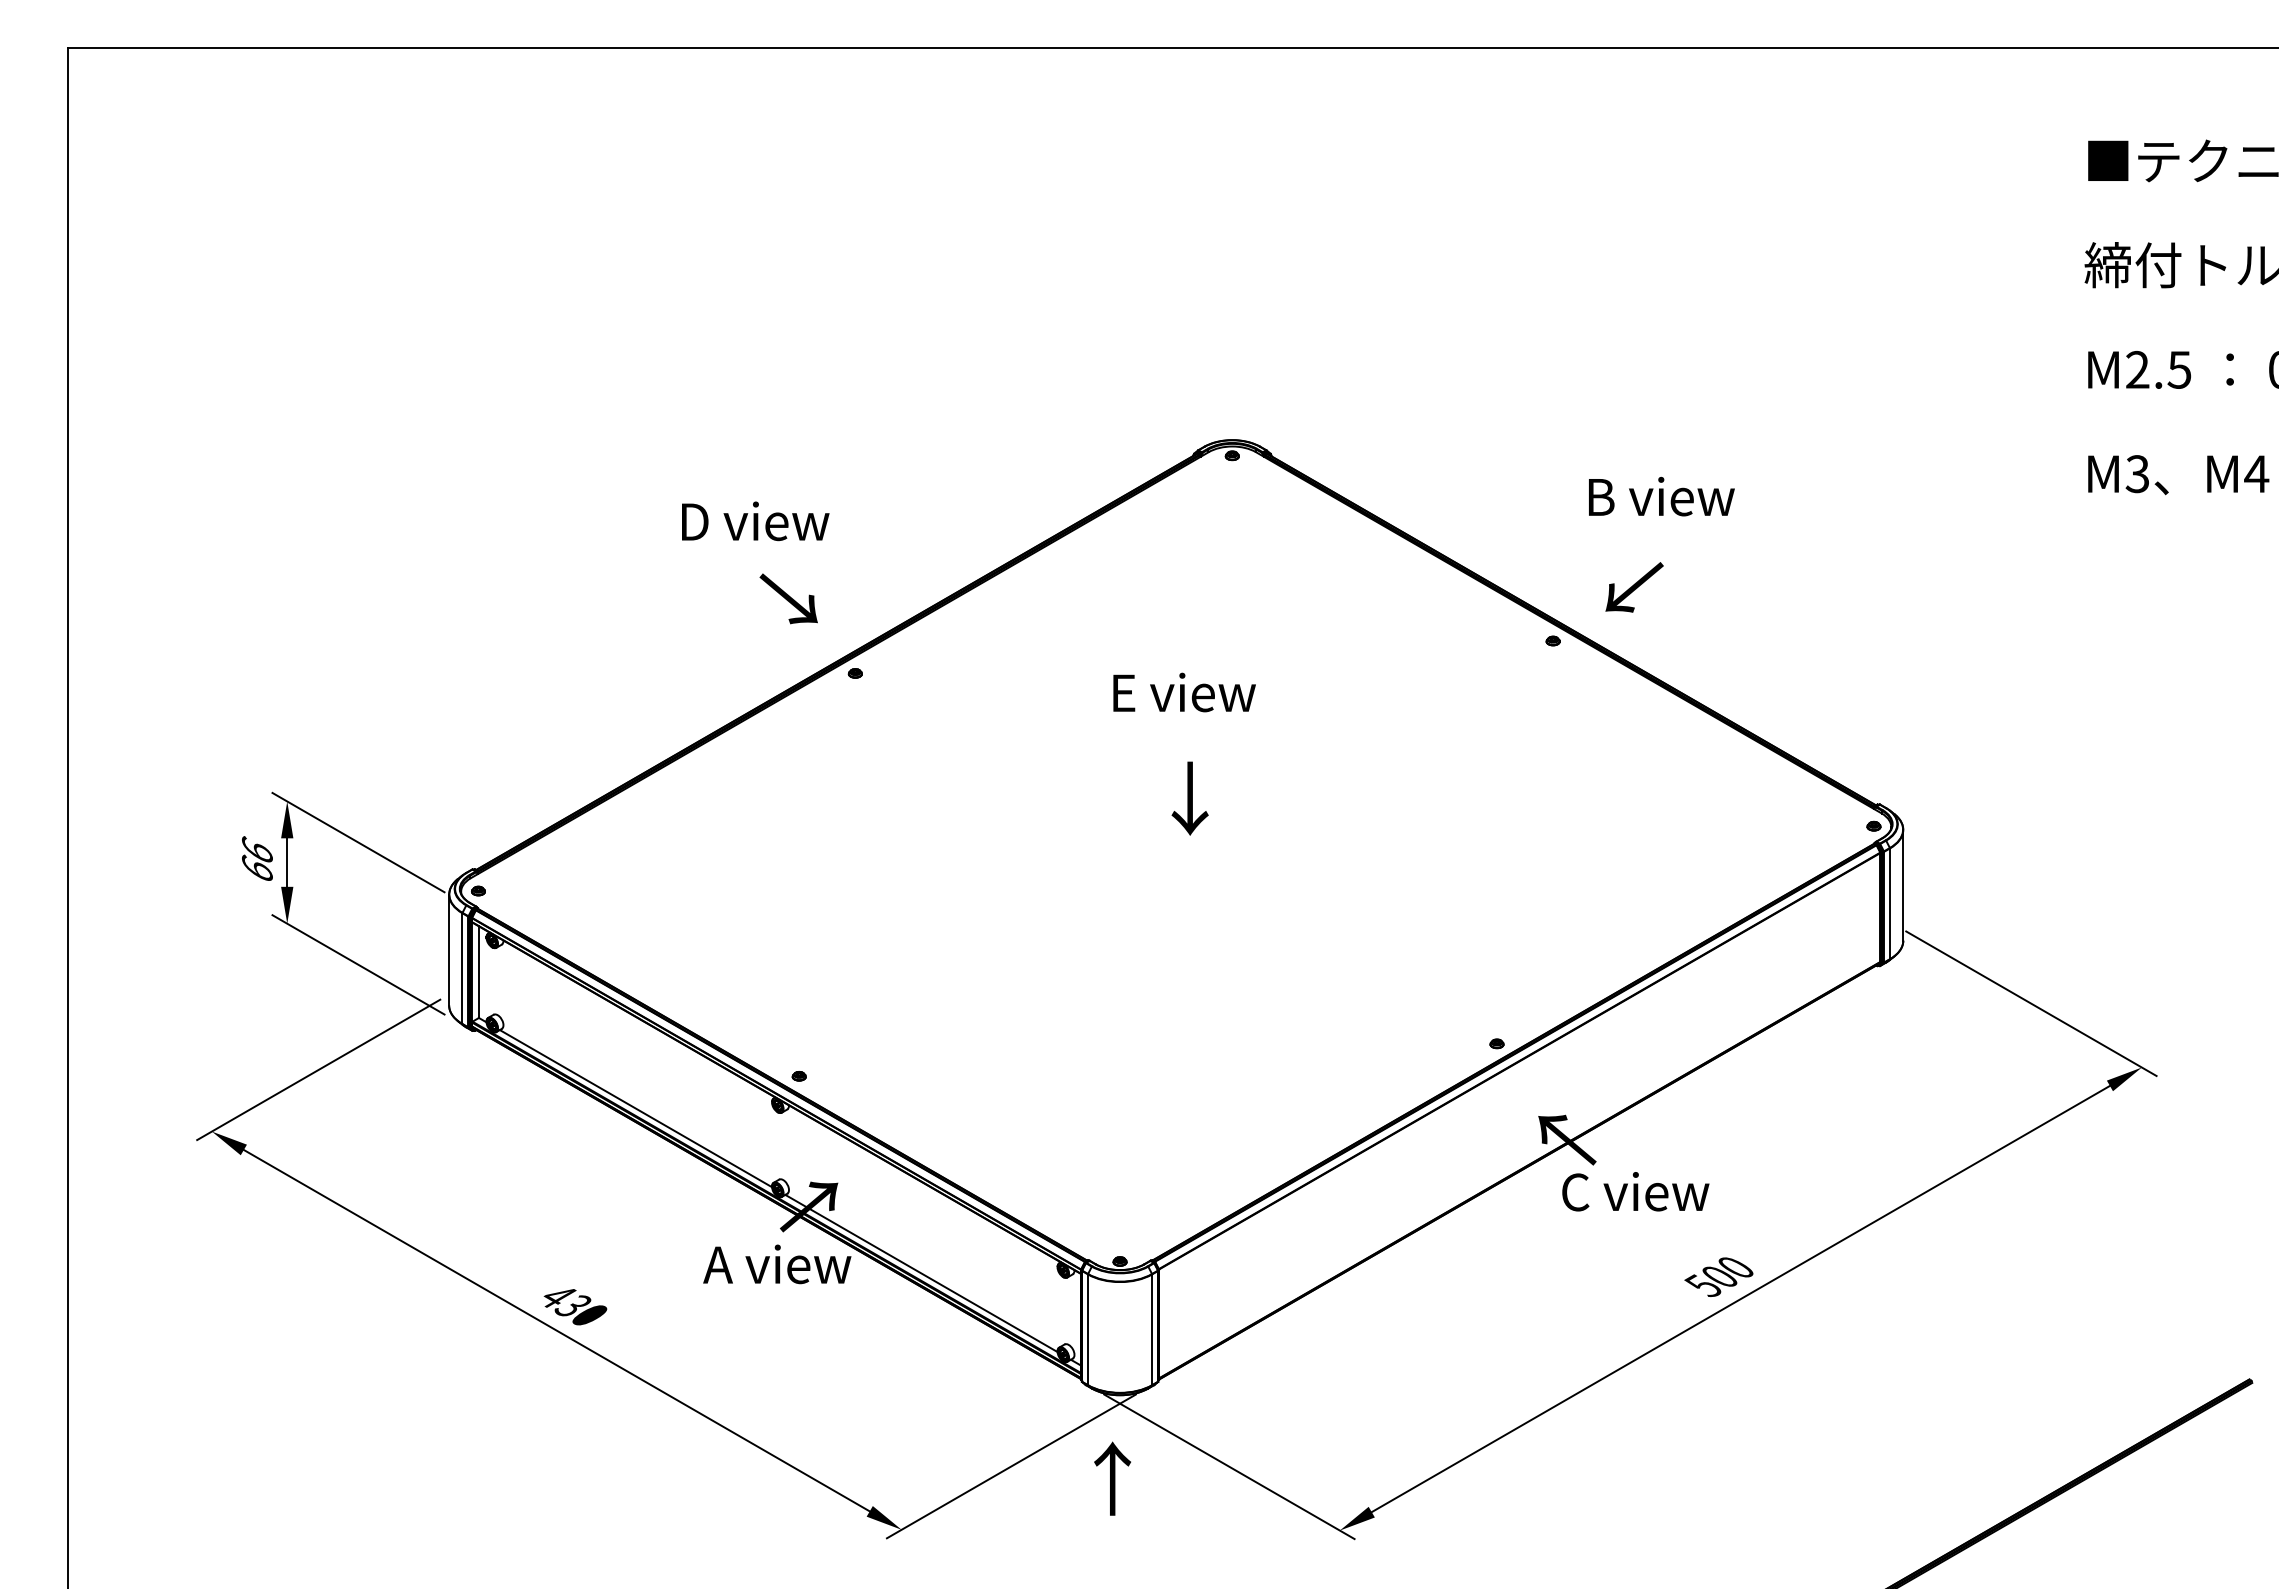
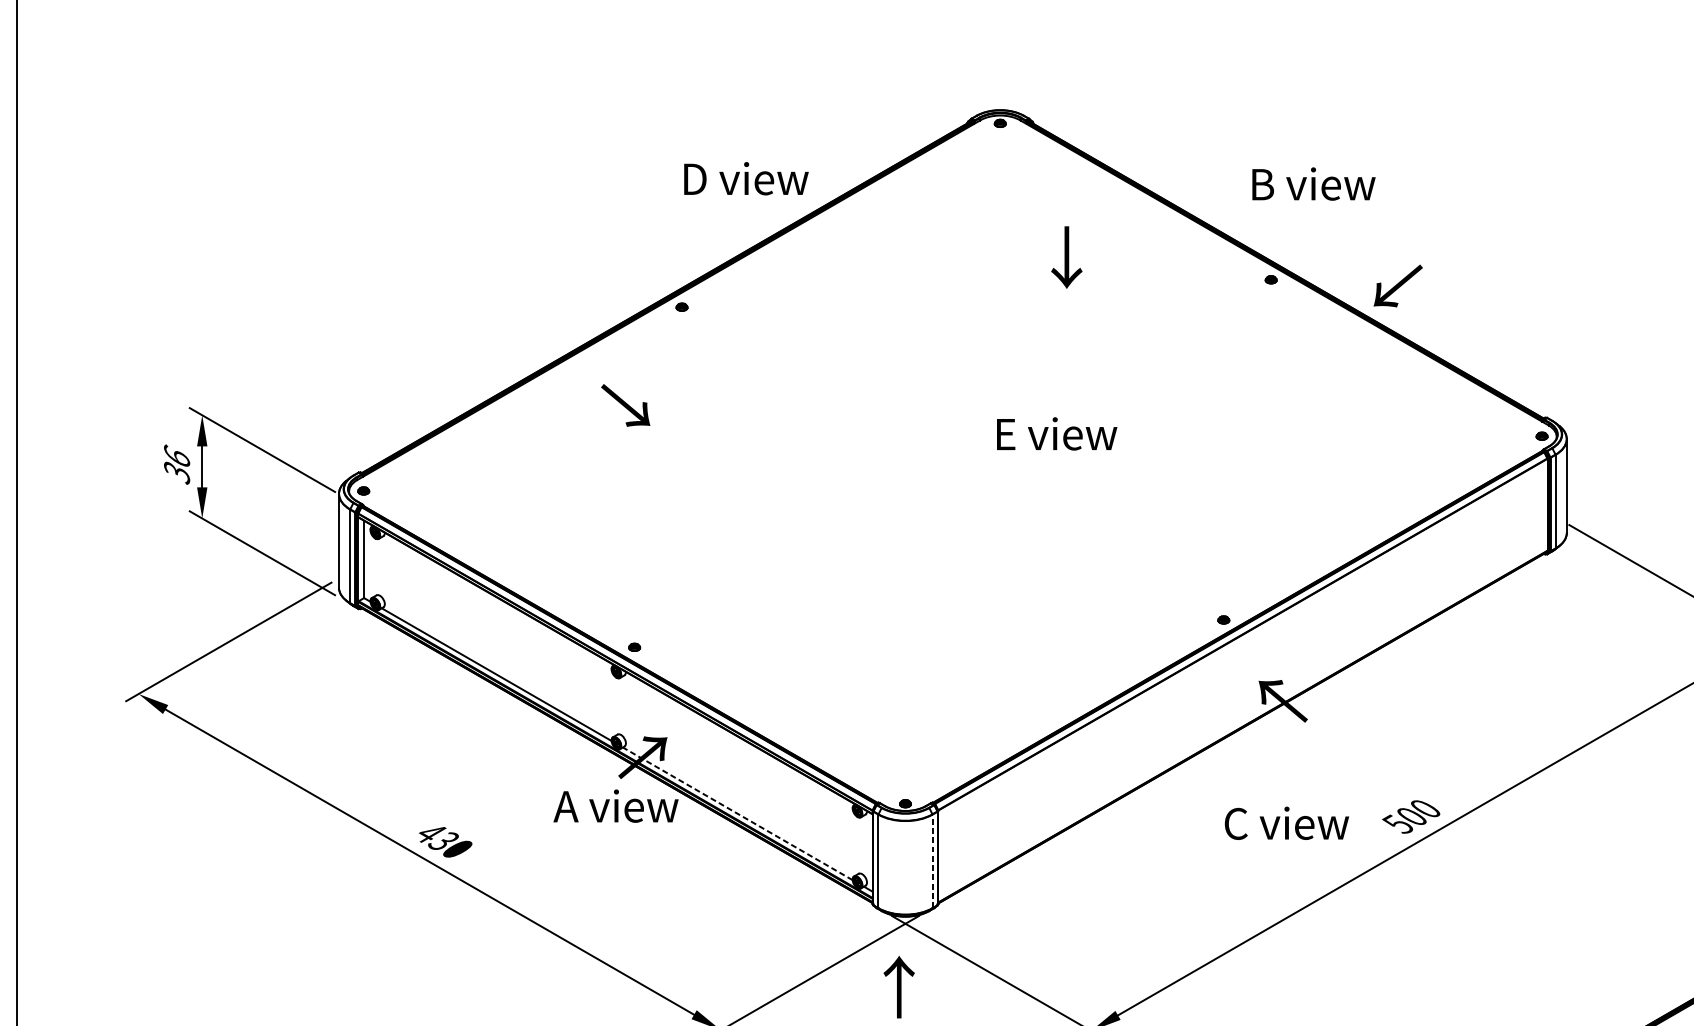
text: (1661, 496) -> (1313, 183), moved
text: (755, 521) -> (746, 178), moved
text: (1634, 587) -> (1398, 286), moved
text: (788, 598) -> (625, 405), moved
text: (1184, 692) -> (1057, 433), moved
text: (1189, 798) -> (1066, 257), moved
text: (257, 868) -> (177, 471), 66 -> 36
text: (1635, 1191) -> (1286, 823), moved
line: (921, 1273) -> (737, 813), solid -> dashed
line: (1152, 1329) -> (932, 861), solid -> dashed

